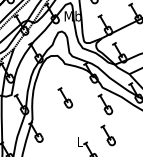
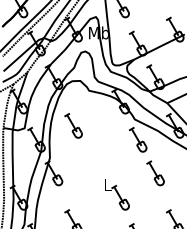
part: (65, 97) -> (73, 125), moved
part: (108, 135) -> (155, 173), moved

